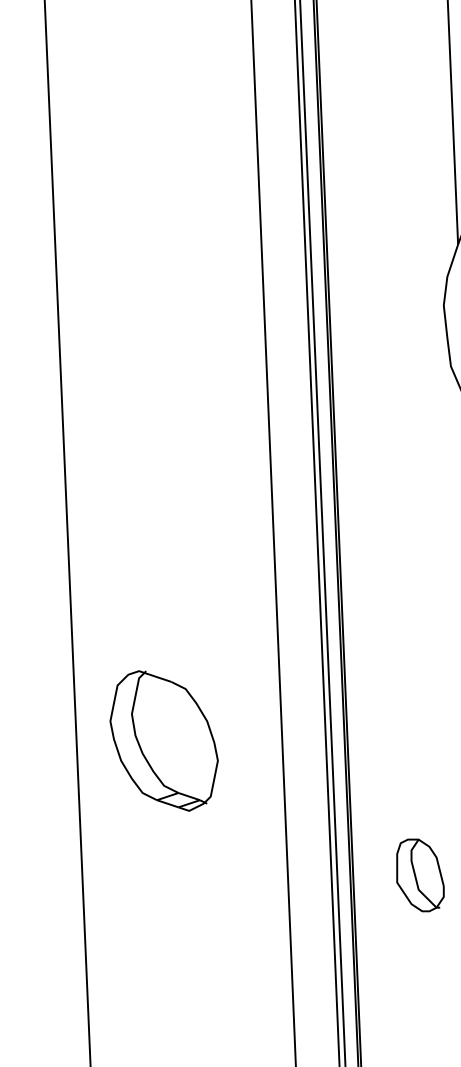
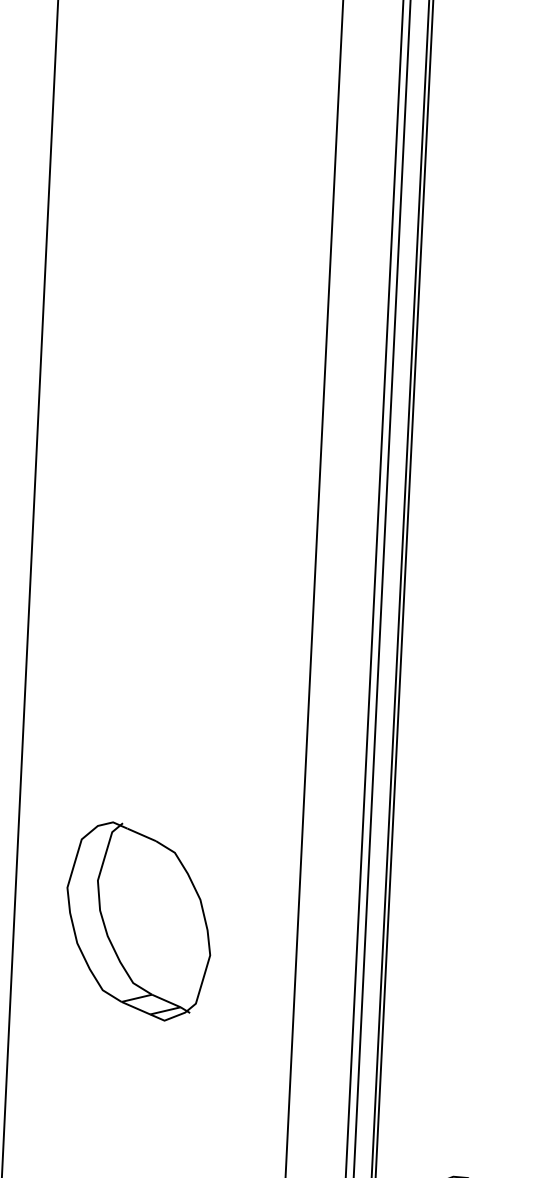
part: (163, 740) -> (137, 920), moved

